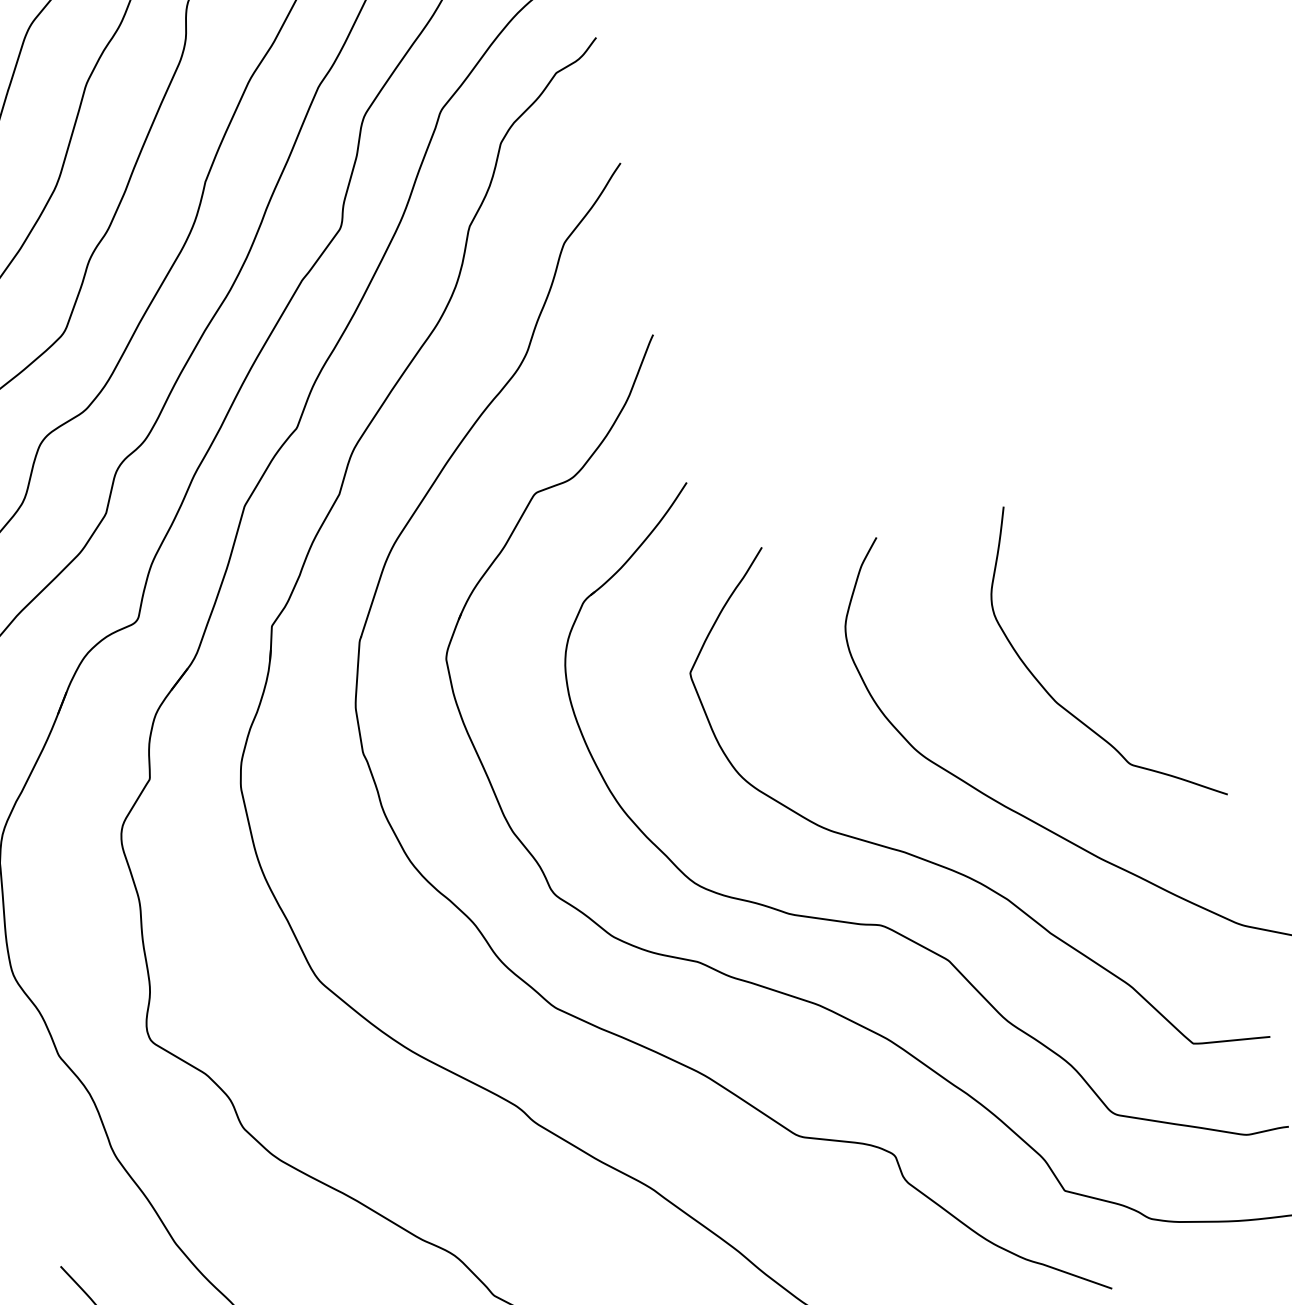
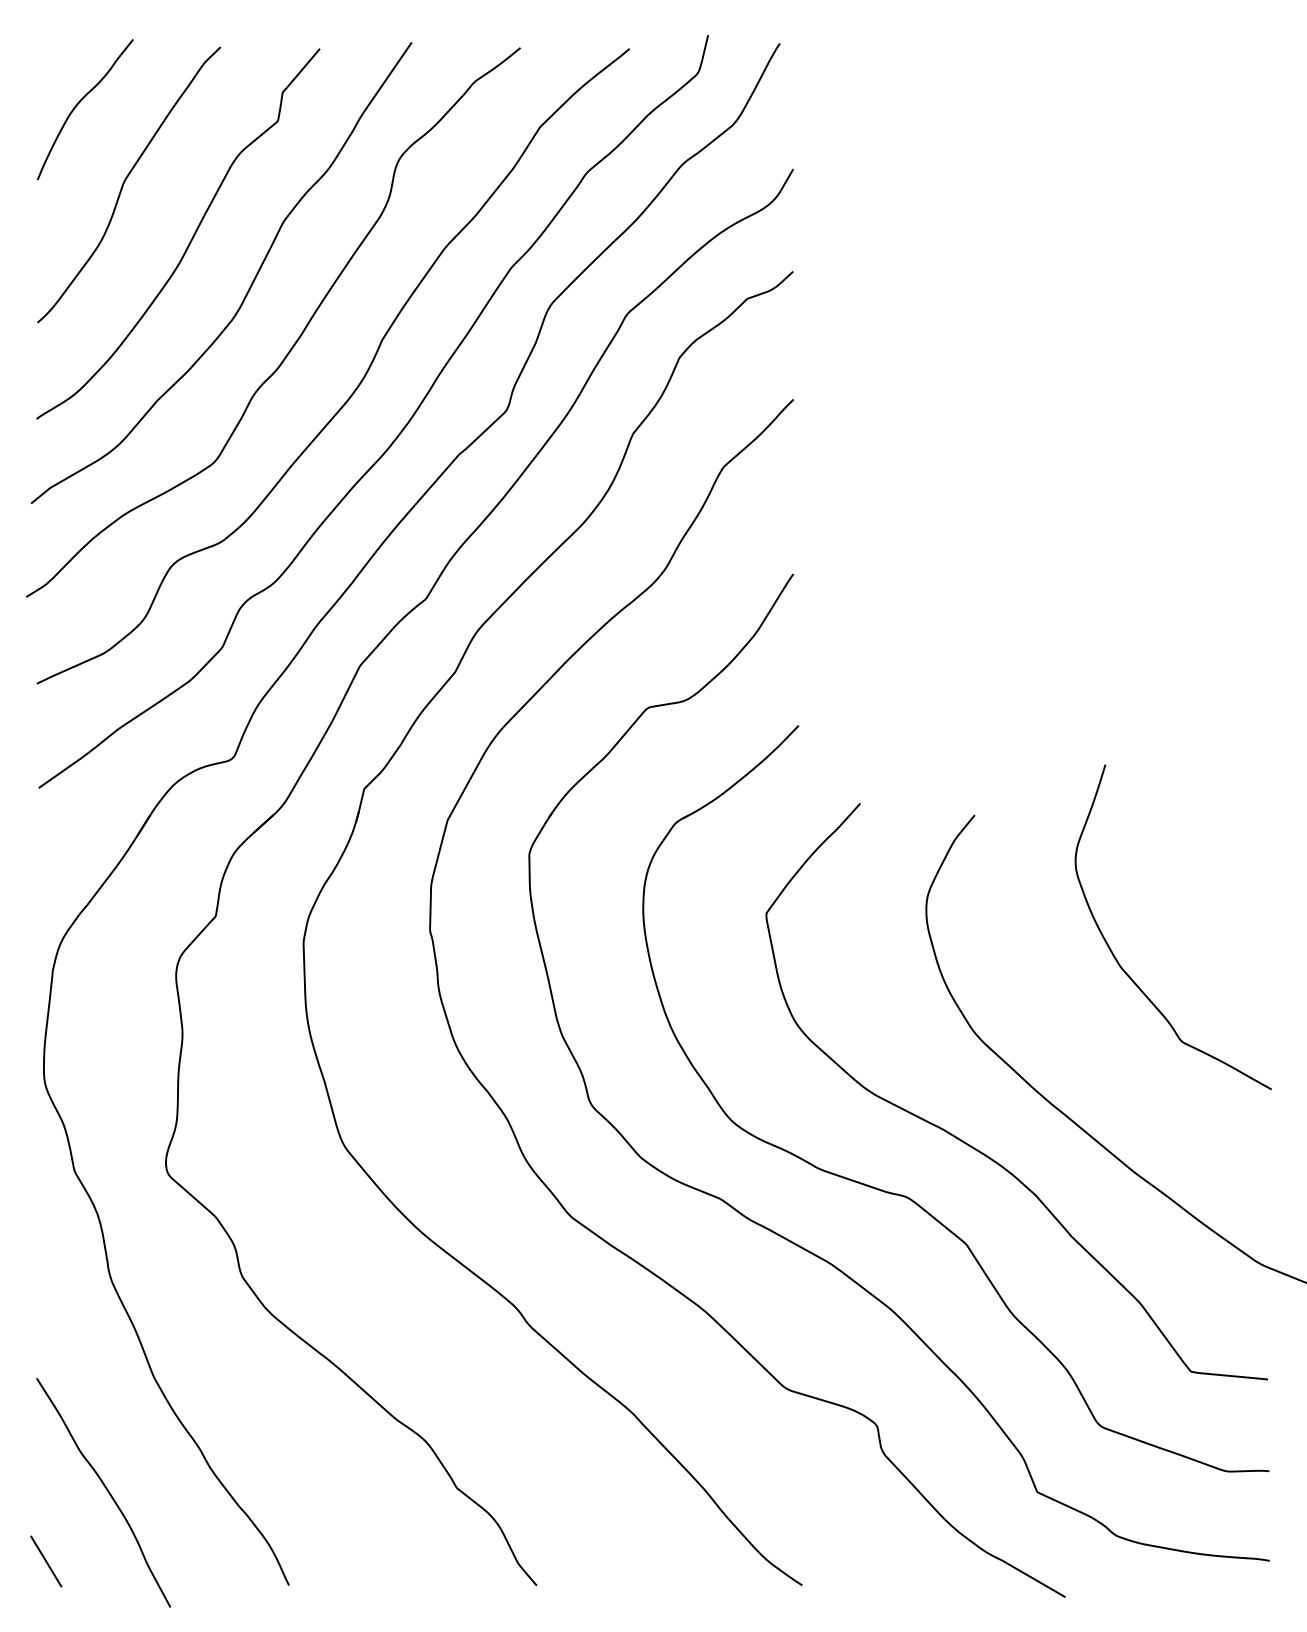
curve: (1051, 695) -> (1117, 959), moved

